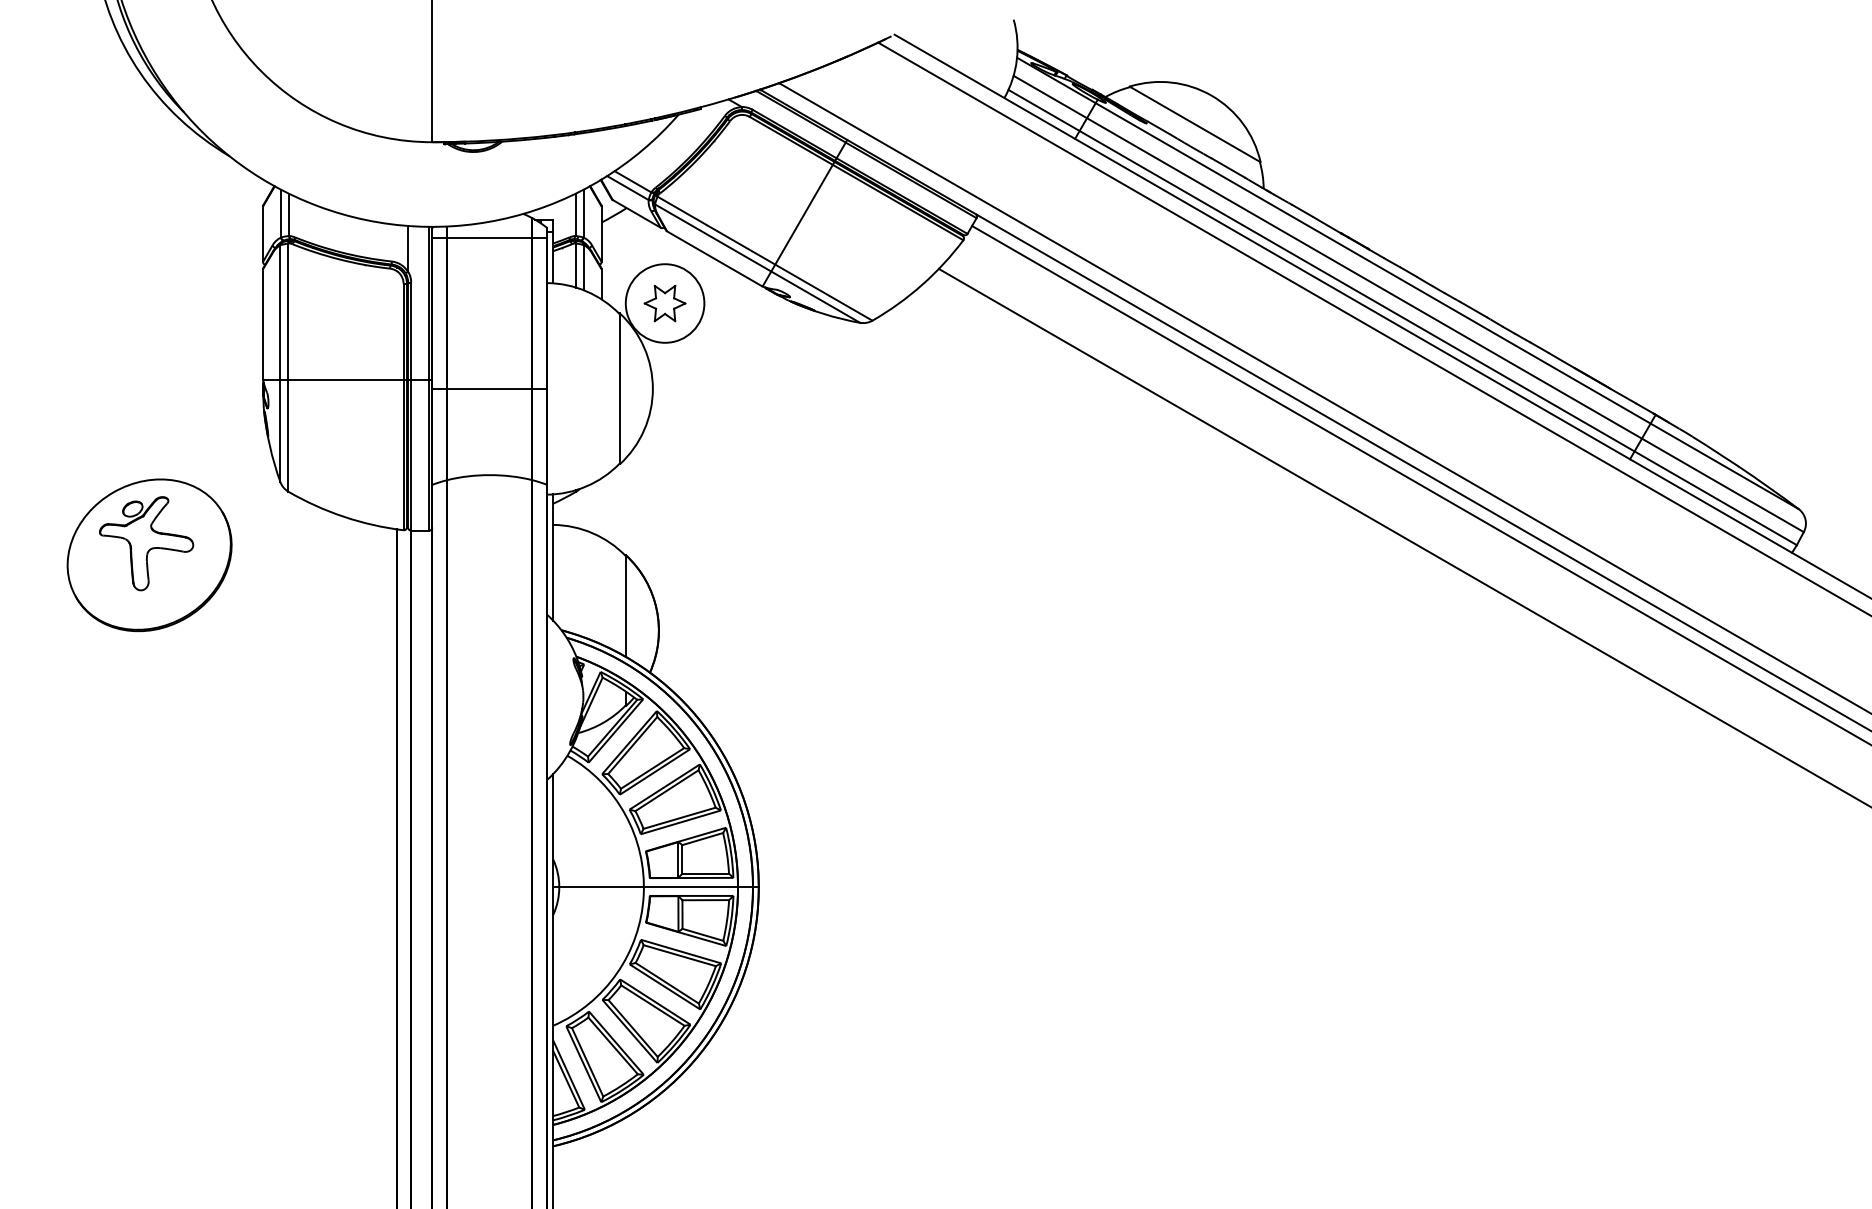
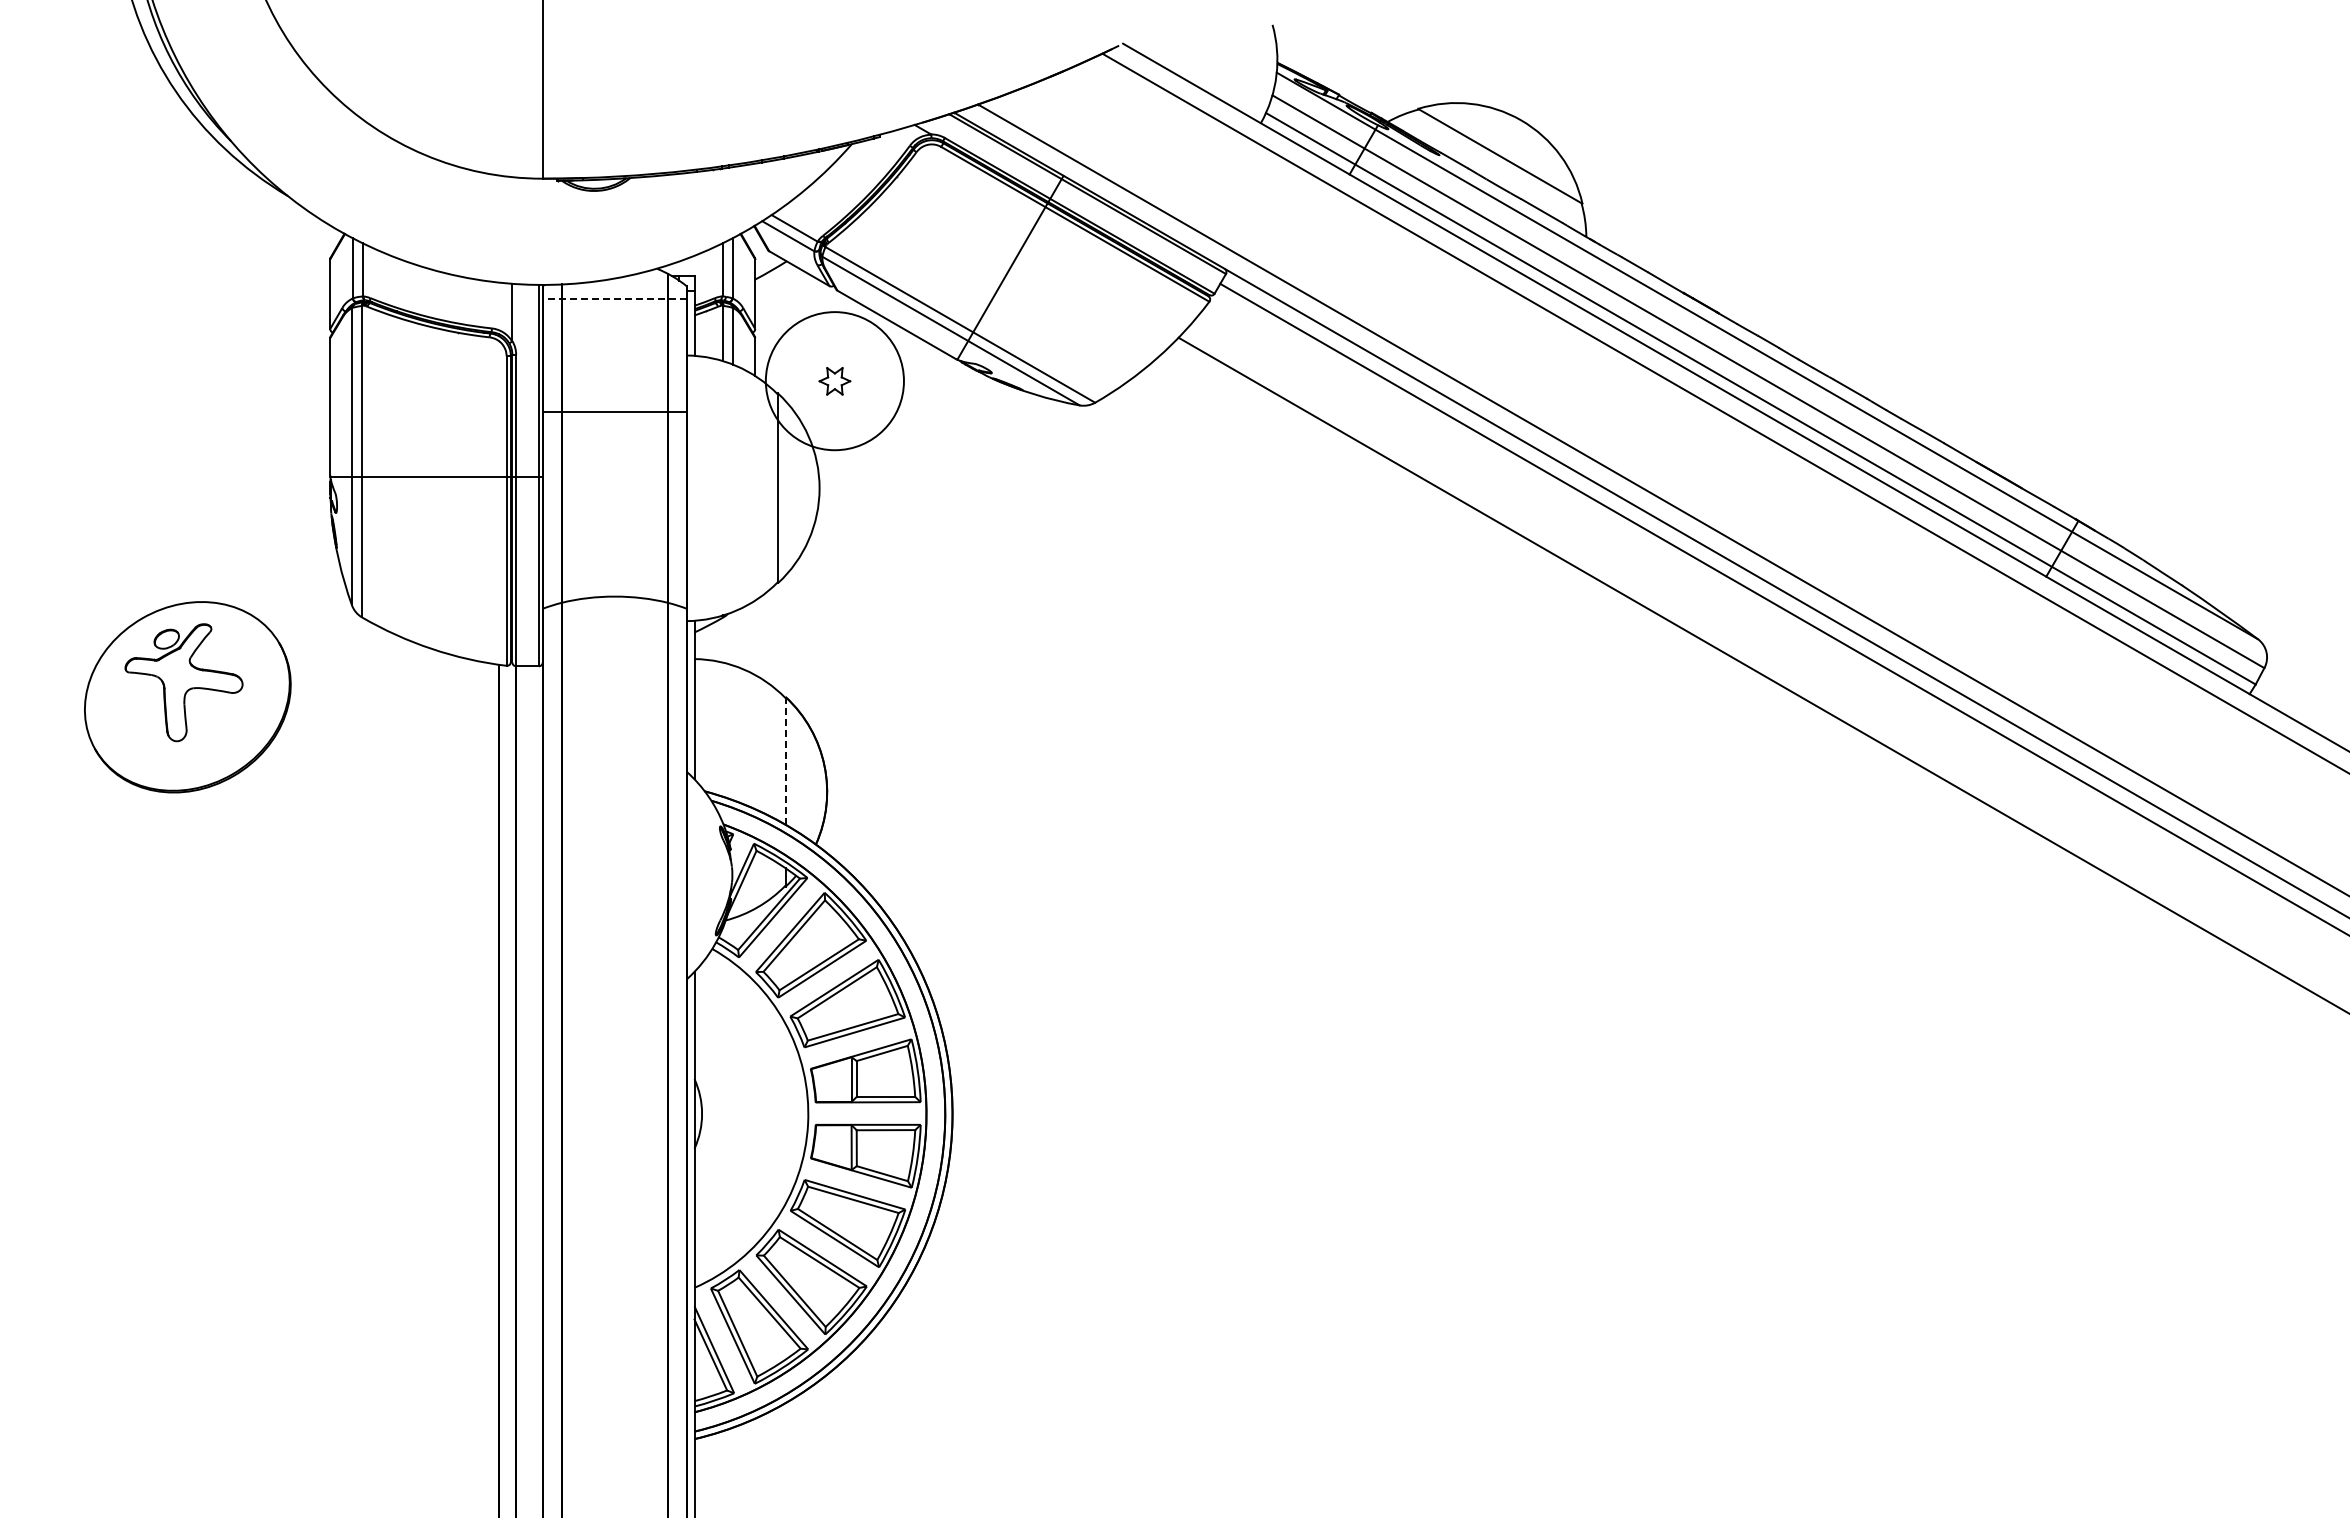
line: (489, 237) -> (614, 298), solid -> dashed
circle: (664, 302) -> (834, 380), size x1.4
part: (664, 303) -> (834, 381), size x0.6
line: (489, 389) -> (614, 412), moved
line: (625, 605) -> (785, 760), solid -> dashed
line: (655, 886) -> (823, 1113), removed

